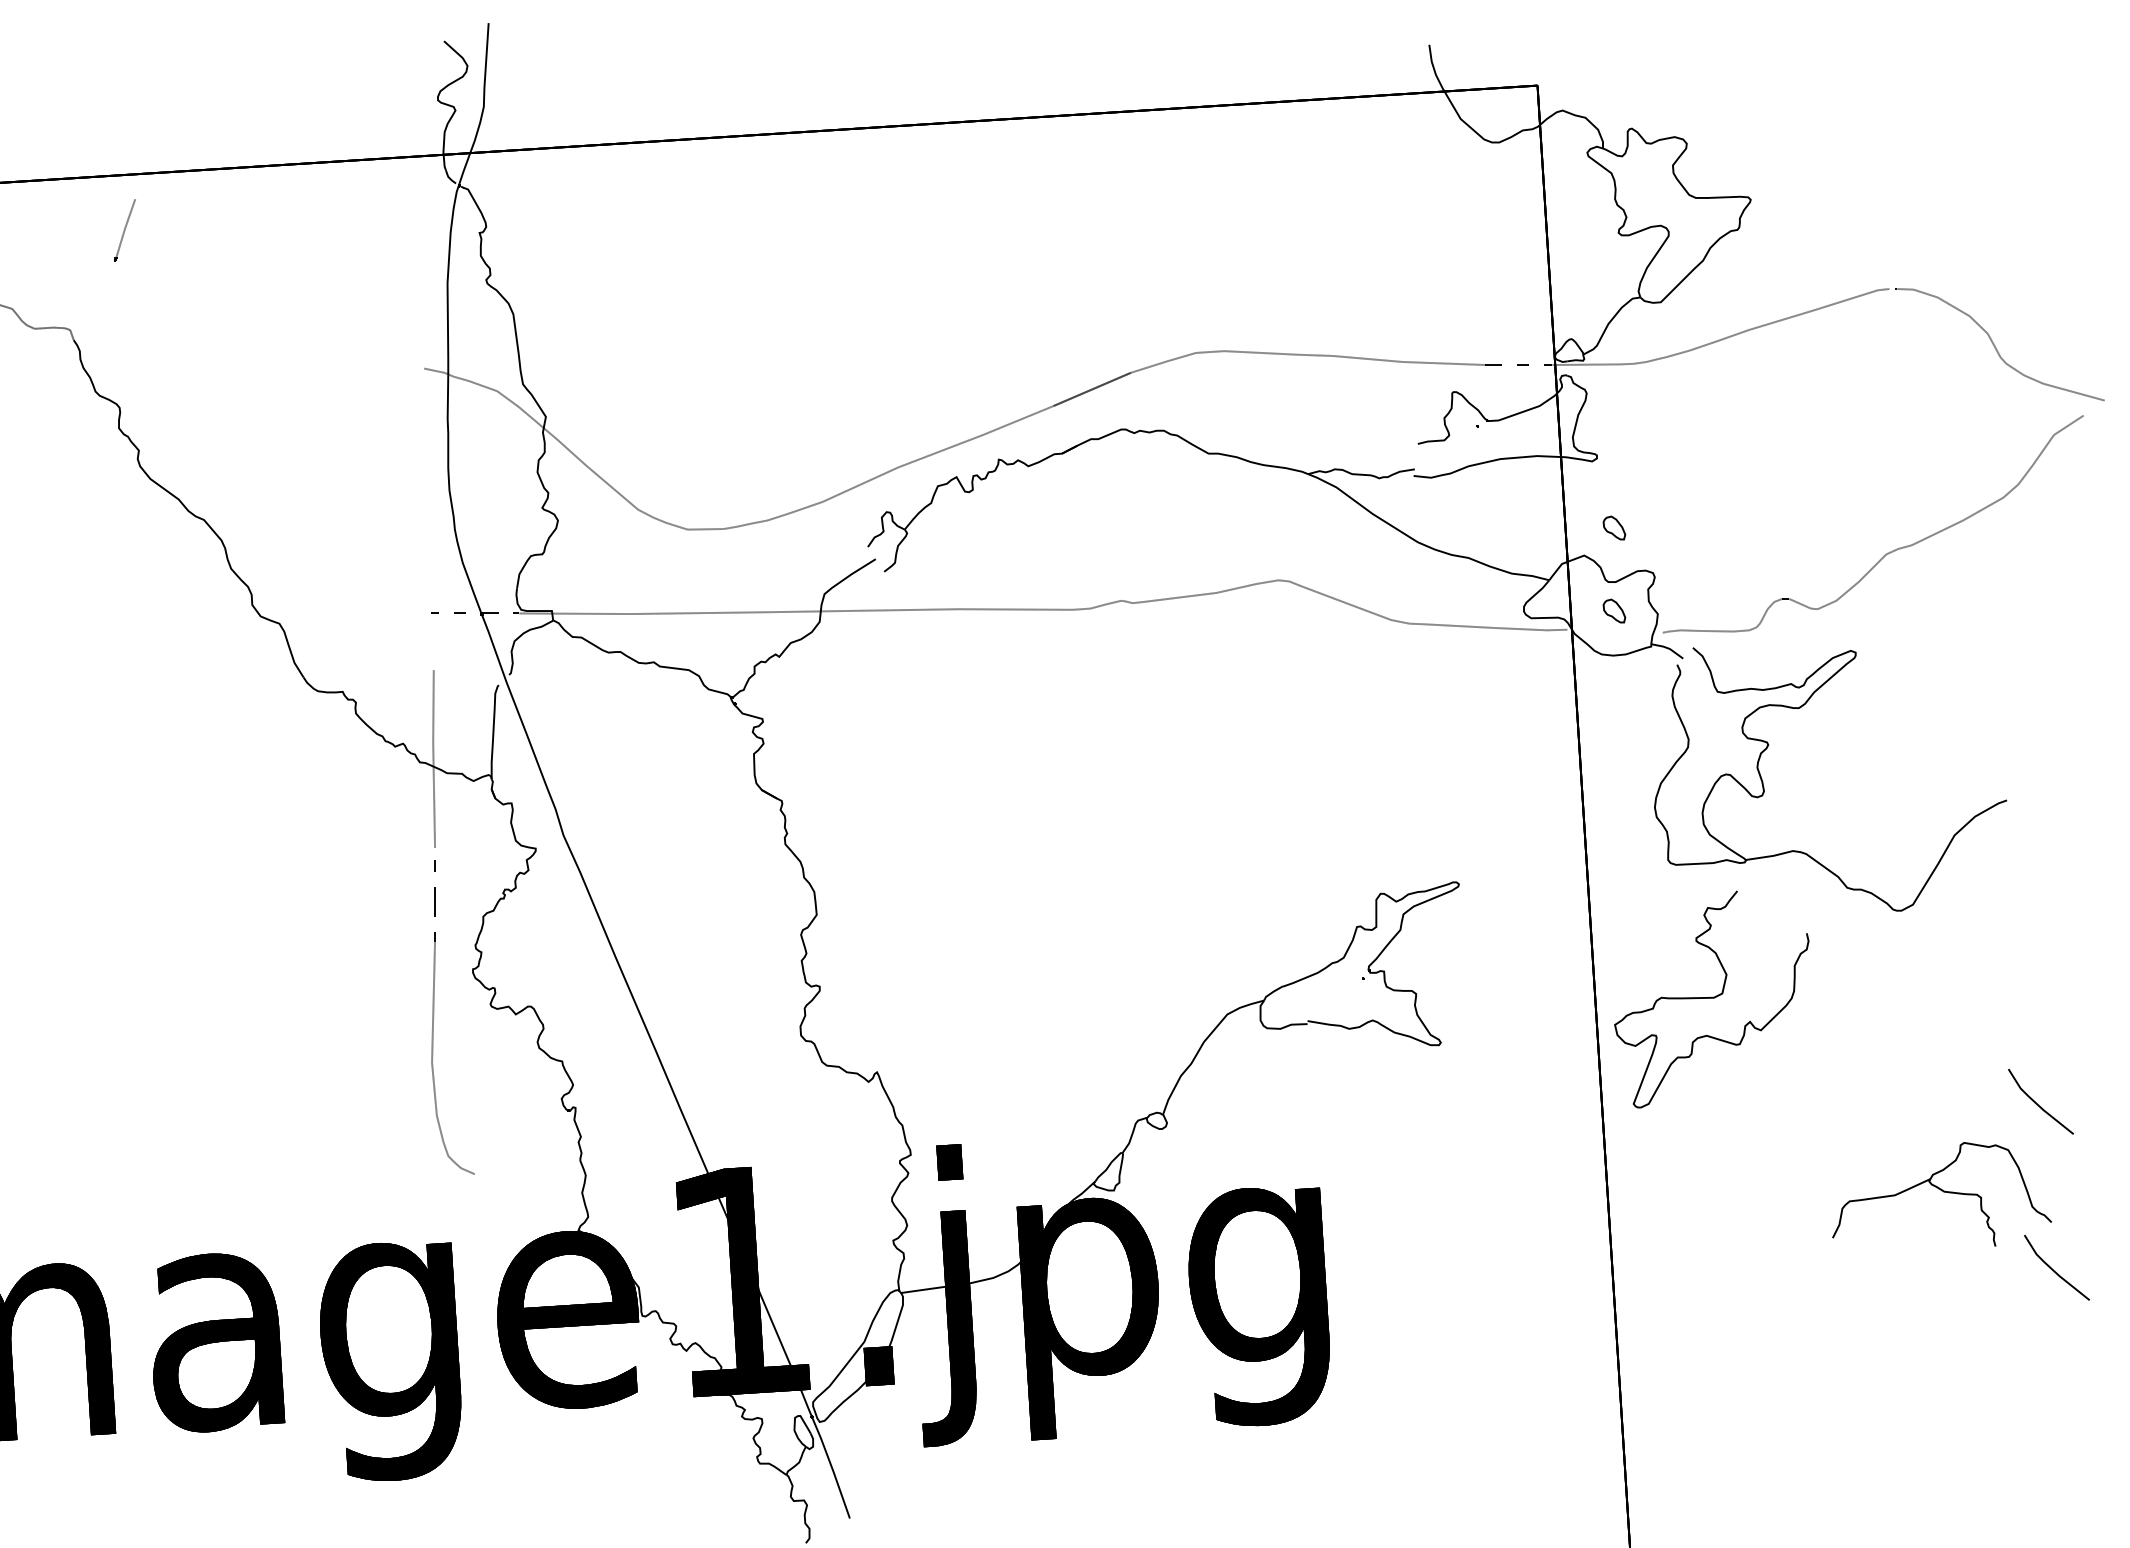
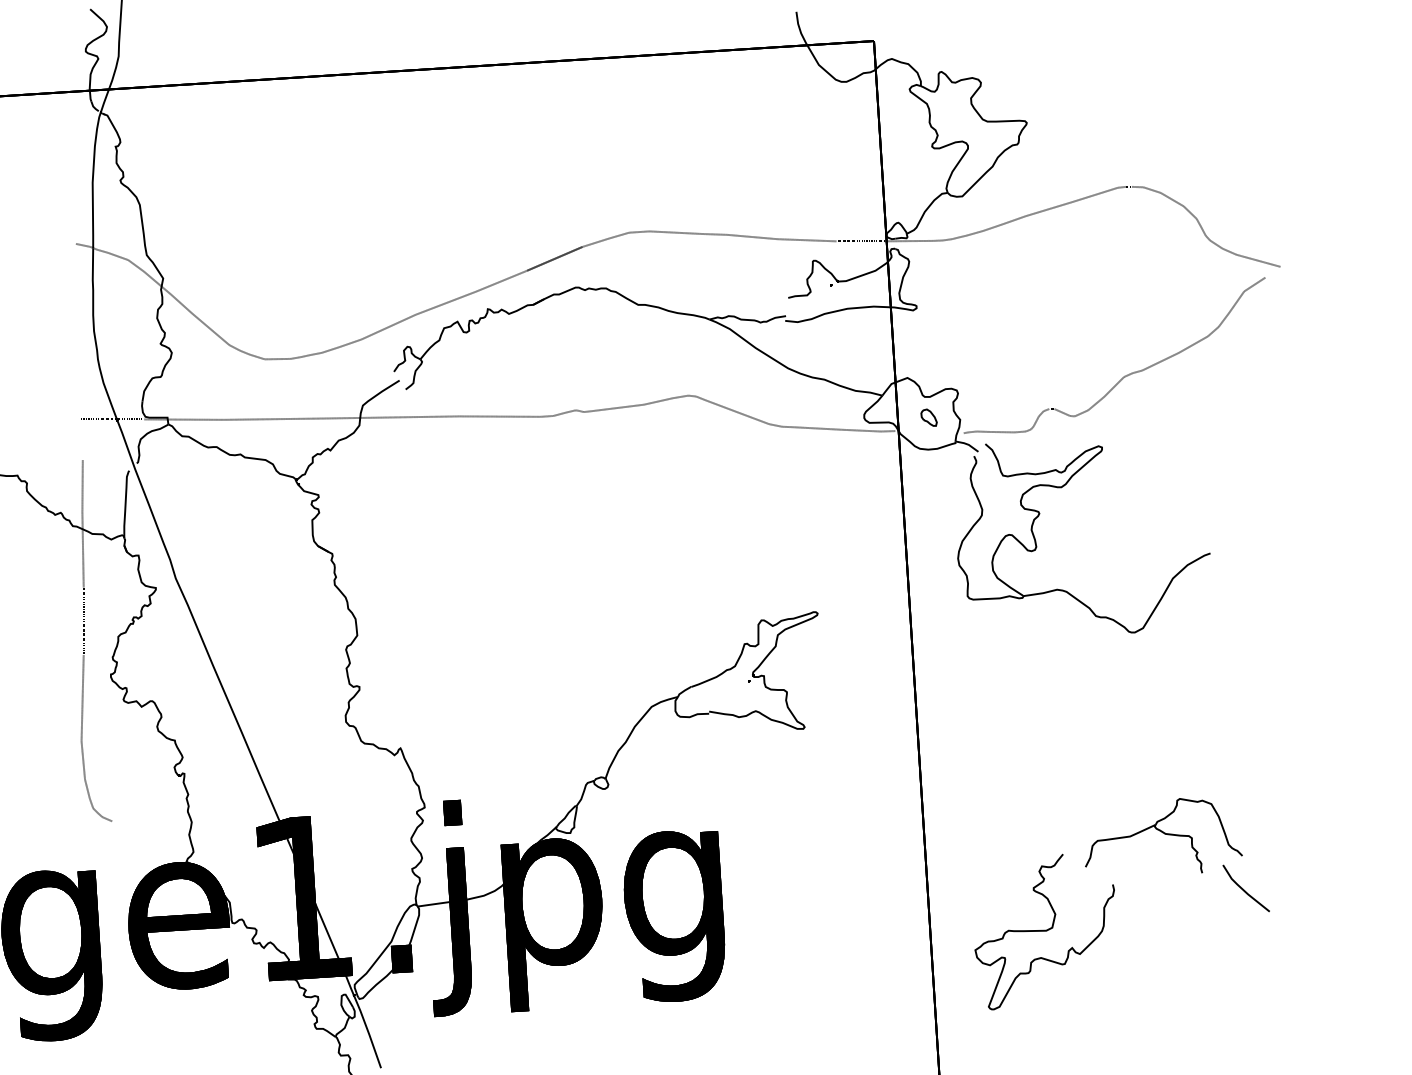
part: (1614, 527) -> (929, 357), removed
curve: (1711, 998) -> (1044, 931), moved
line: (2037, 1103) -> (1232, 770), removed

